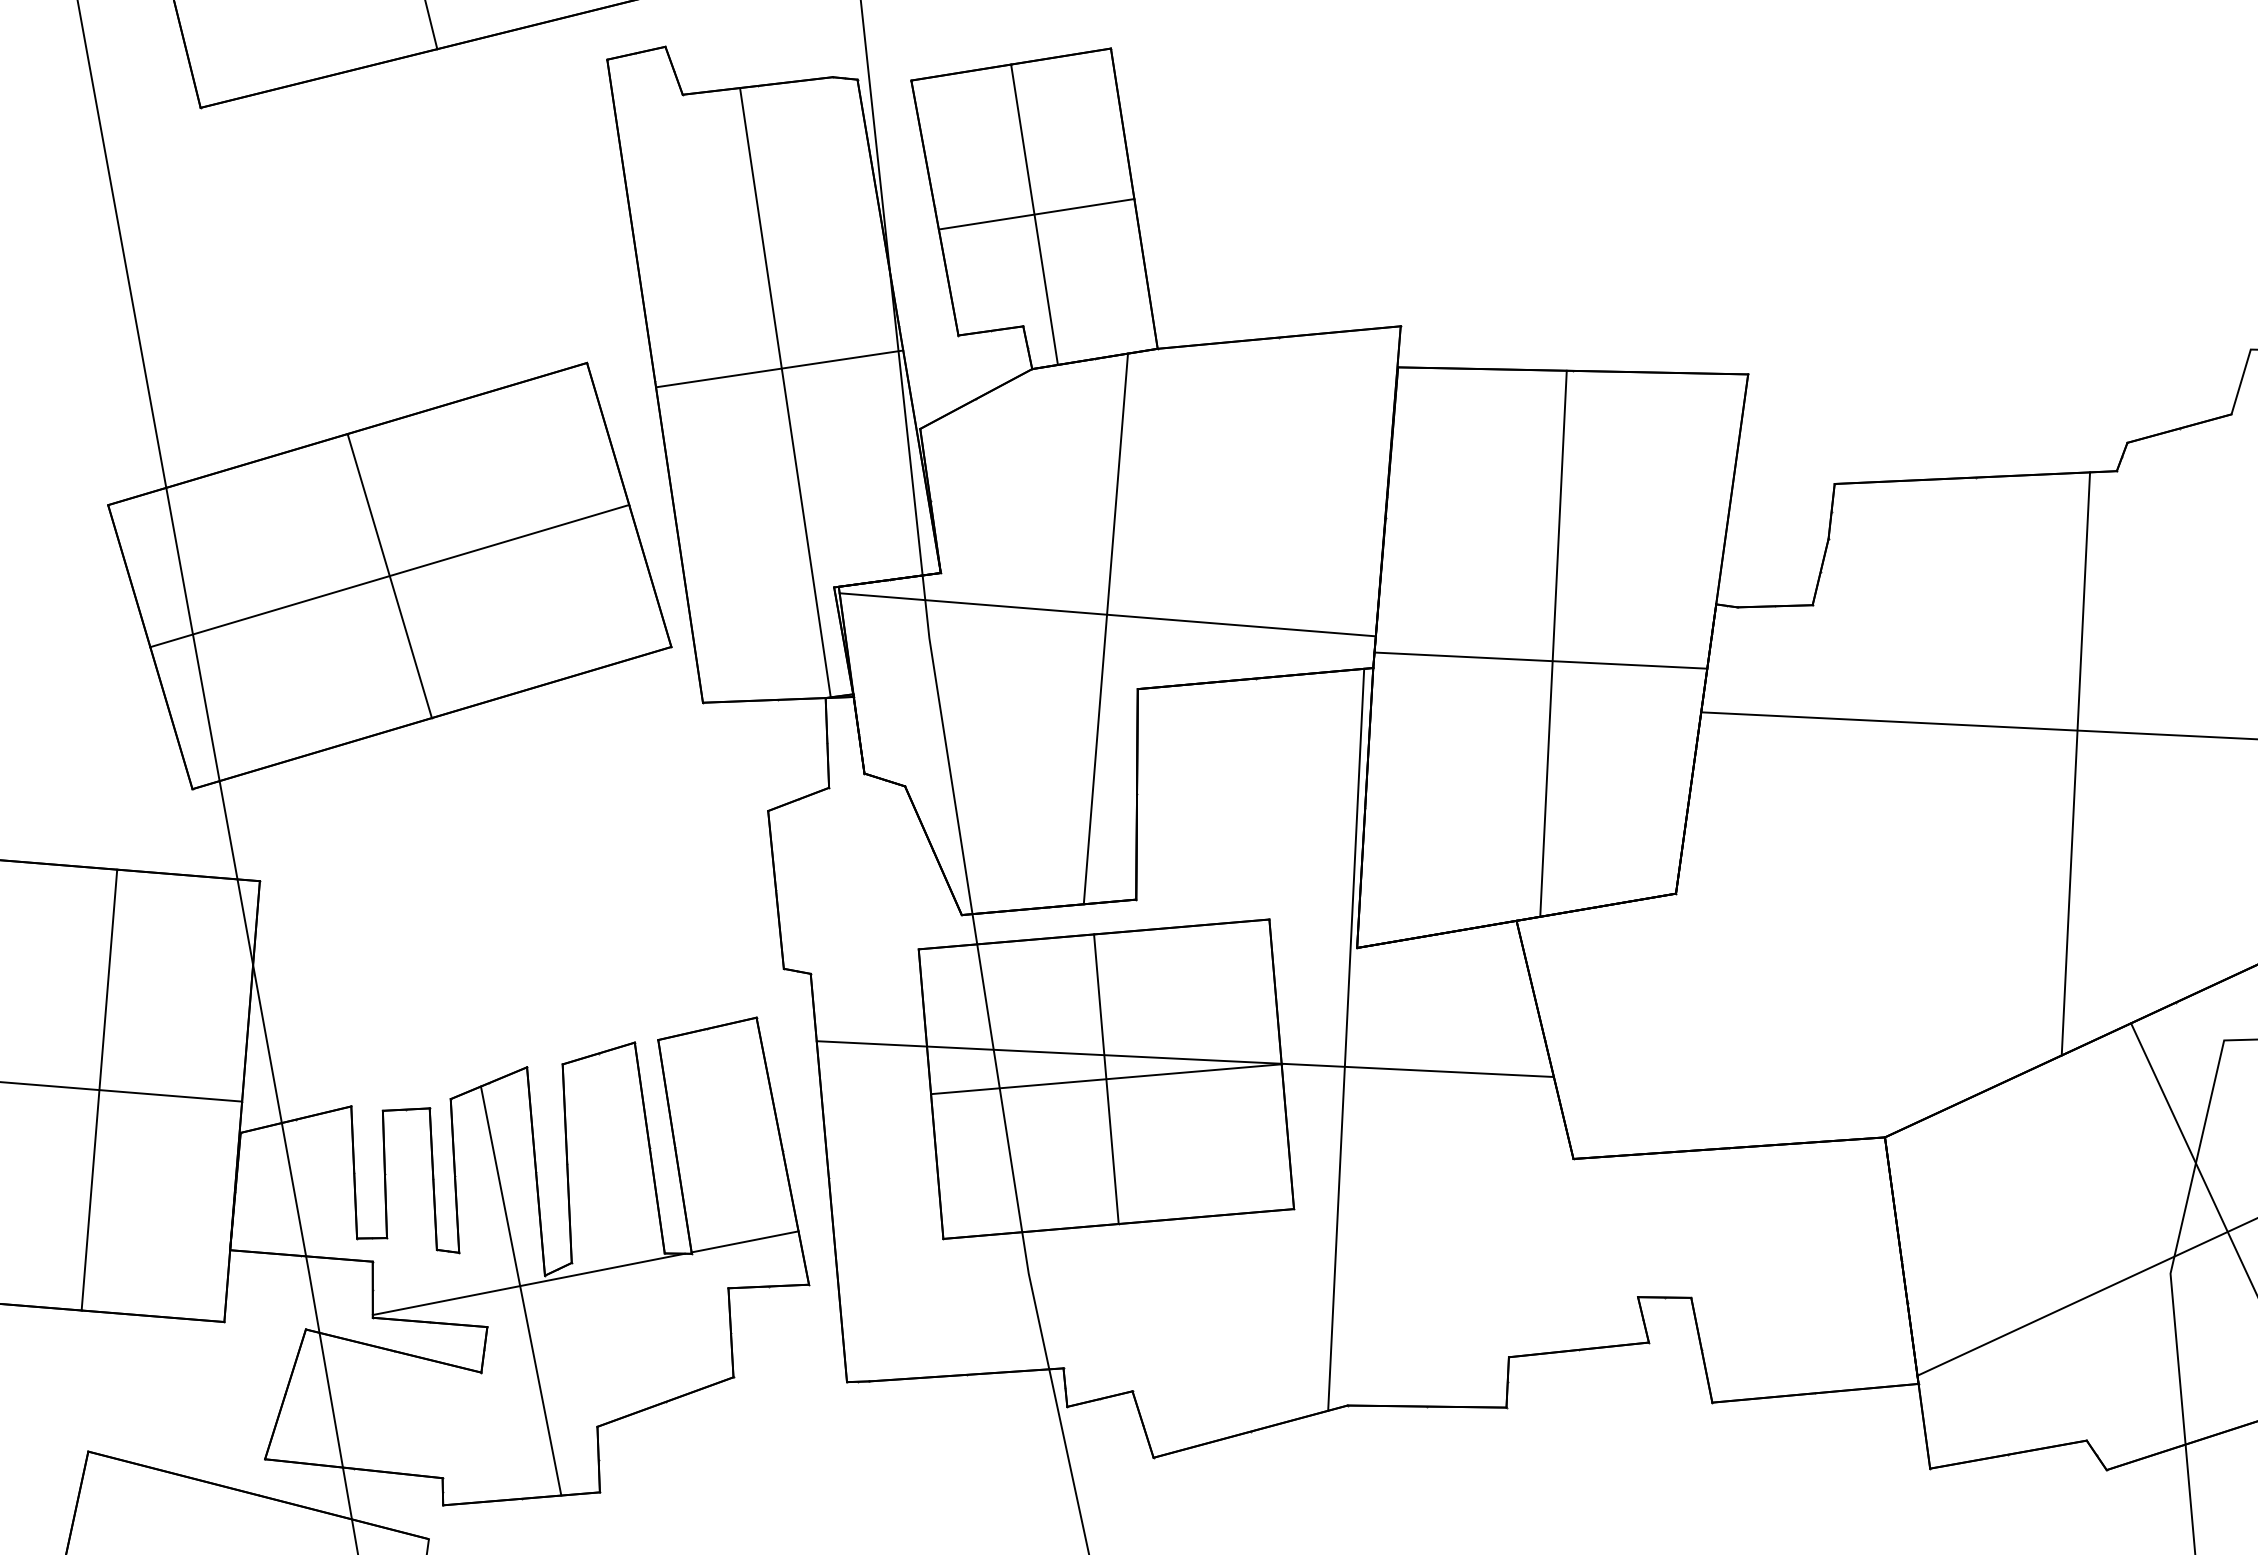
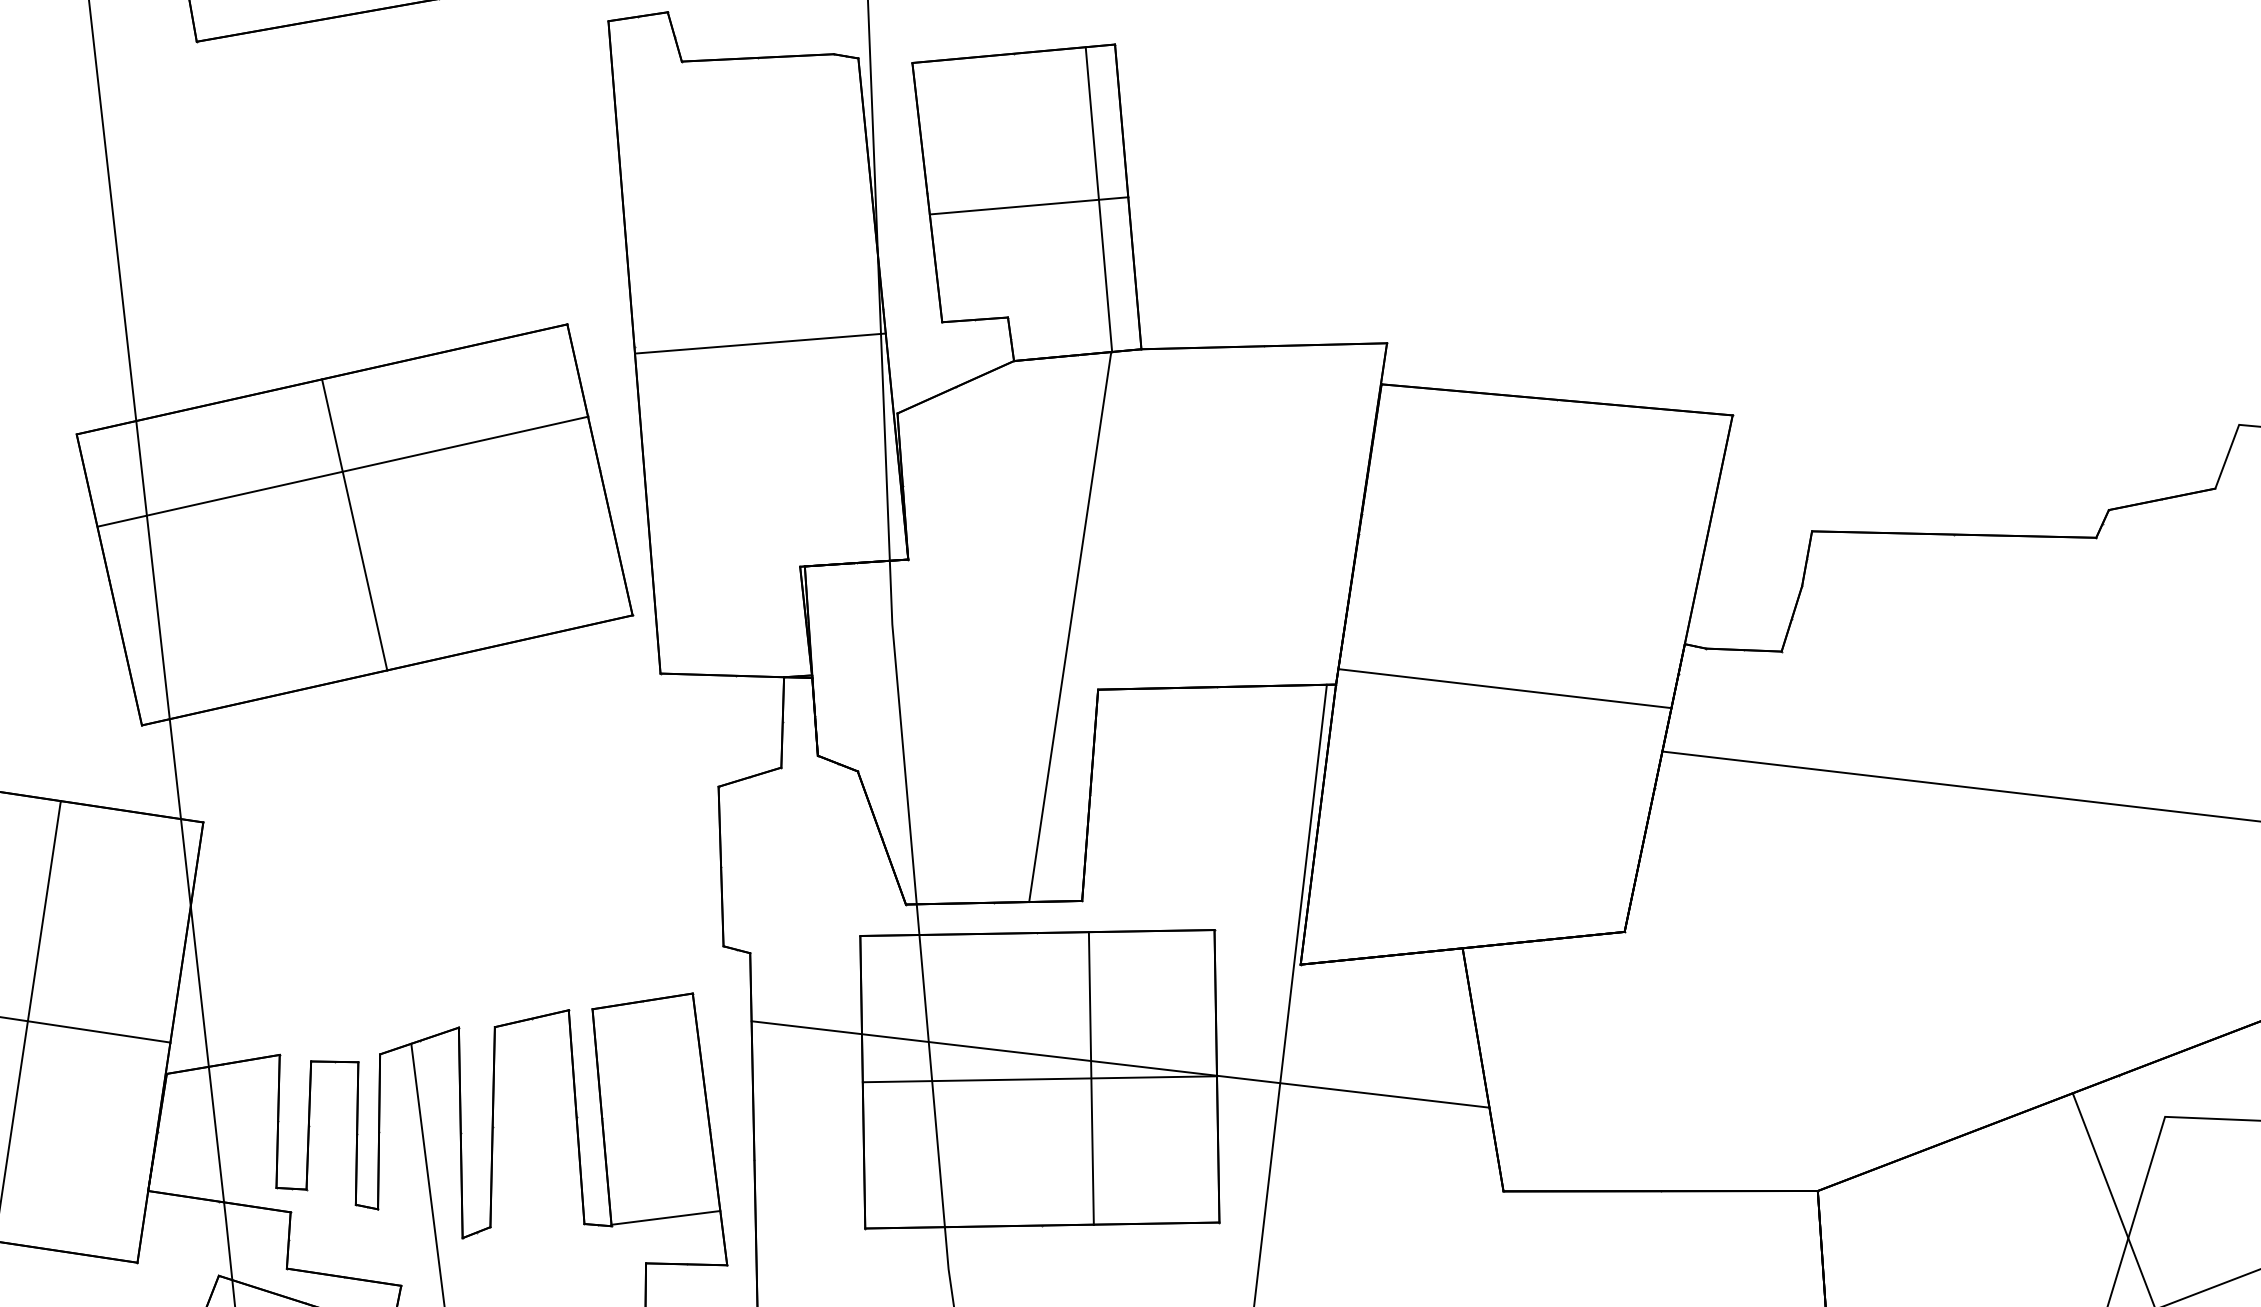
line: (1034, 214) -> (1098, 199), moved
line: (785, 392) -> (764, 367), removed
line: (389, 575) -> (342, 471), moved
line: (1107, 614) -> (1072, 612), removed
line: (1553, 643) -> (1518, 672), removed
line: (2075, 763) -> (2034, 828), removed
line: (1106, 1079) -> (1091, 1079), moved
line: (528, 1284) -> (445, 1245), removed

